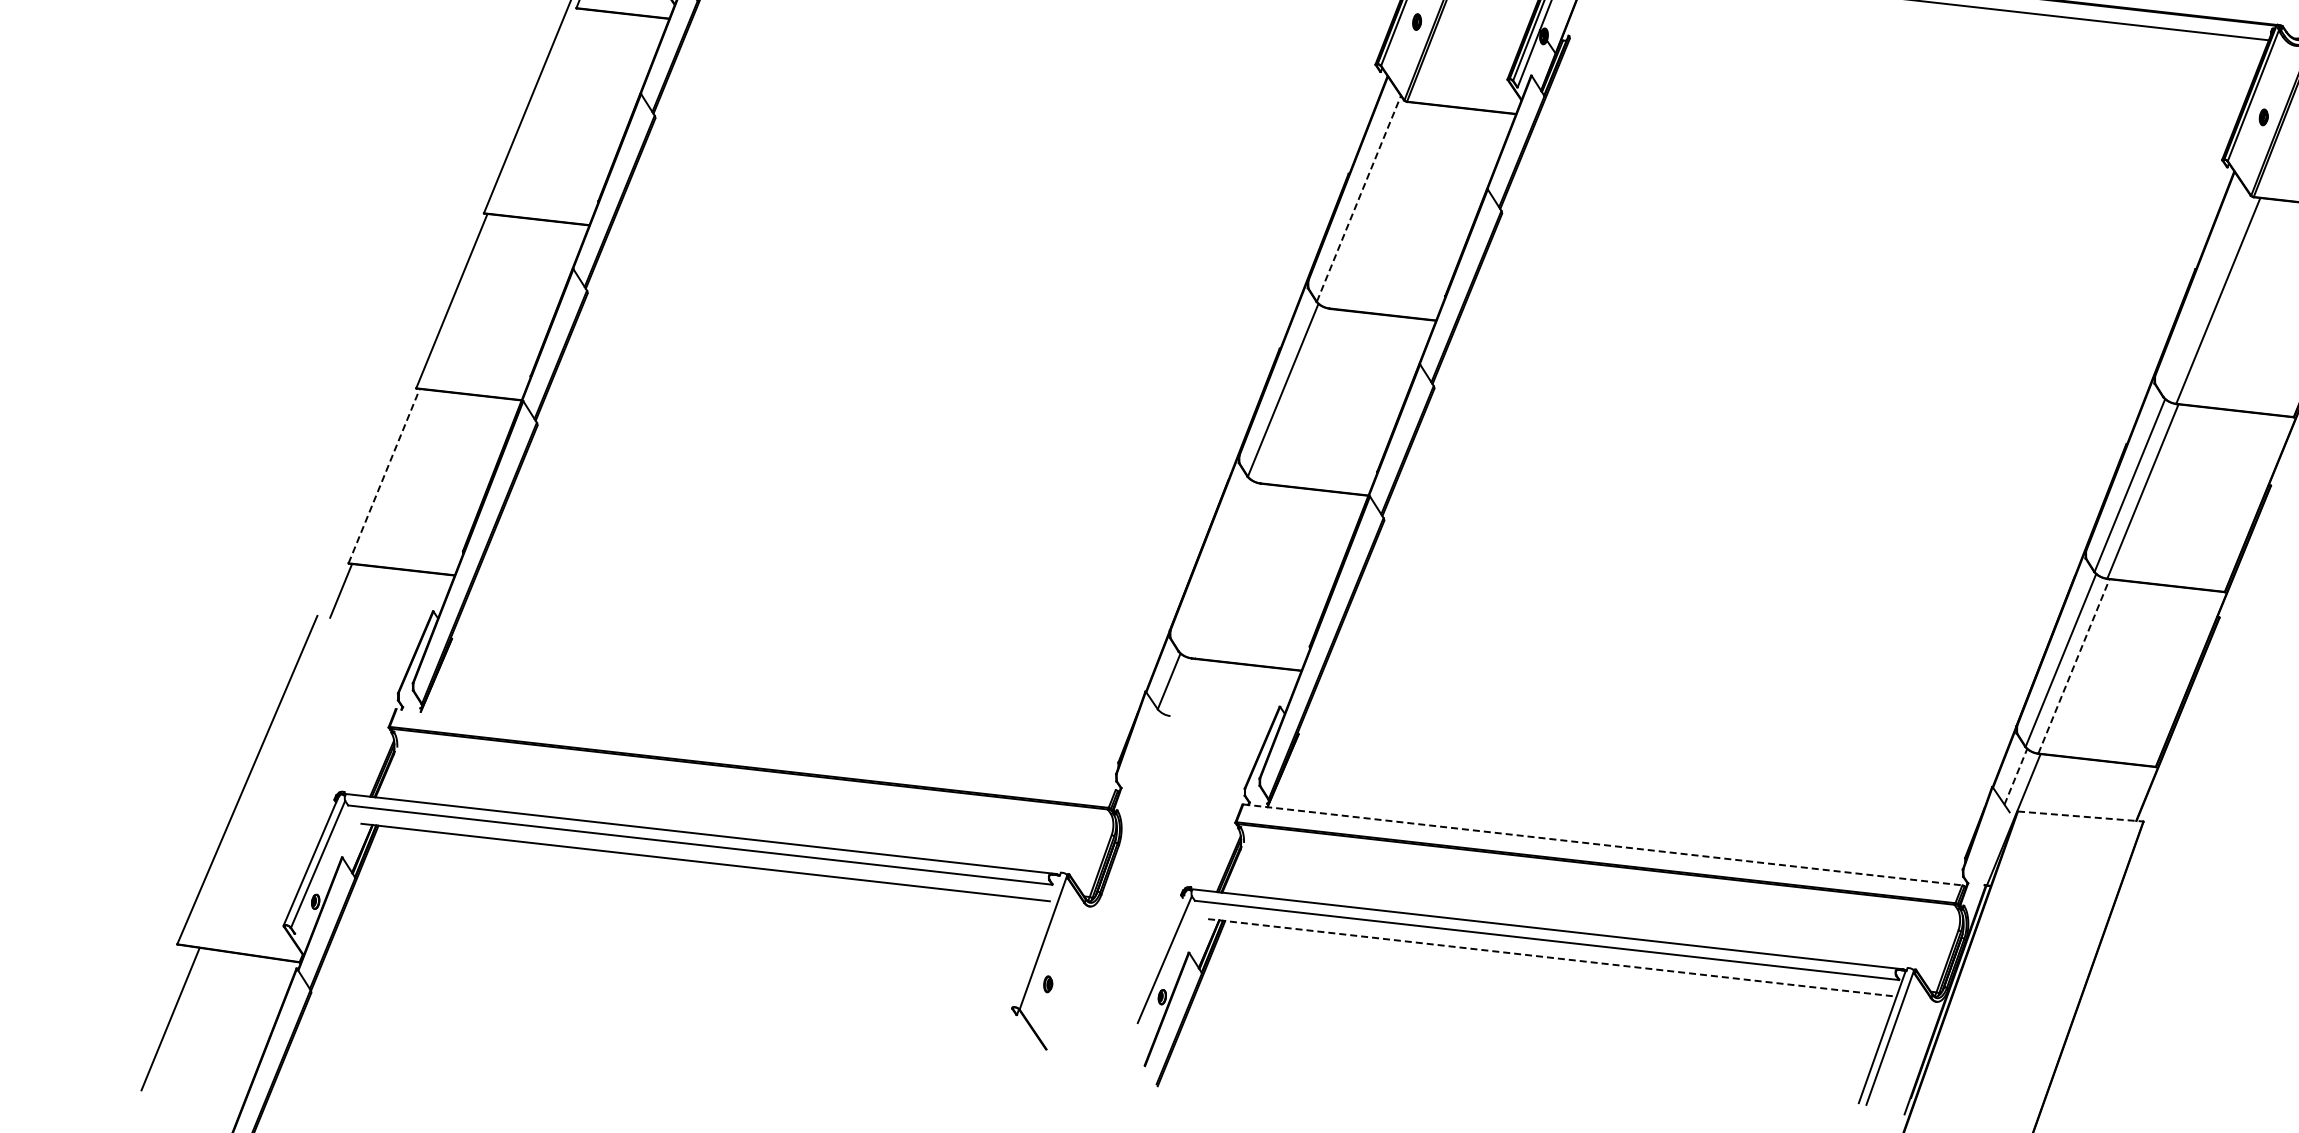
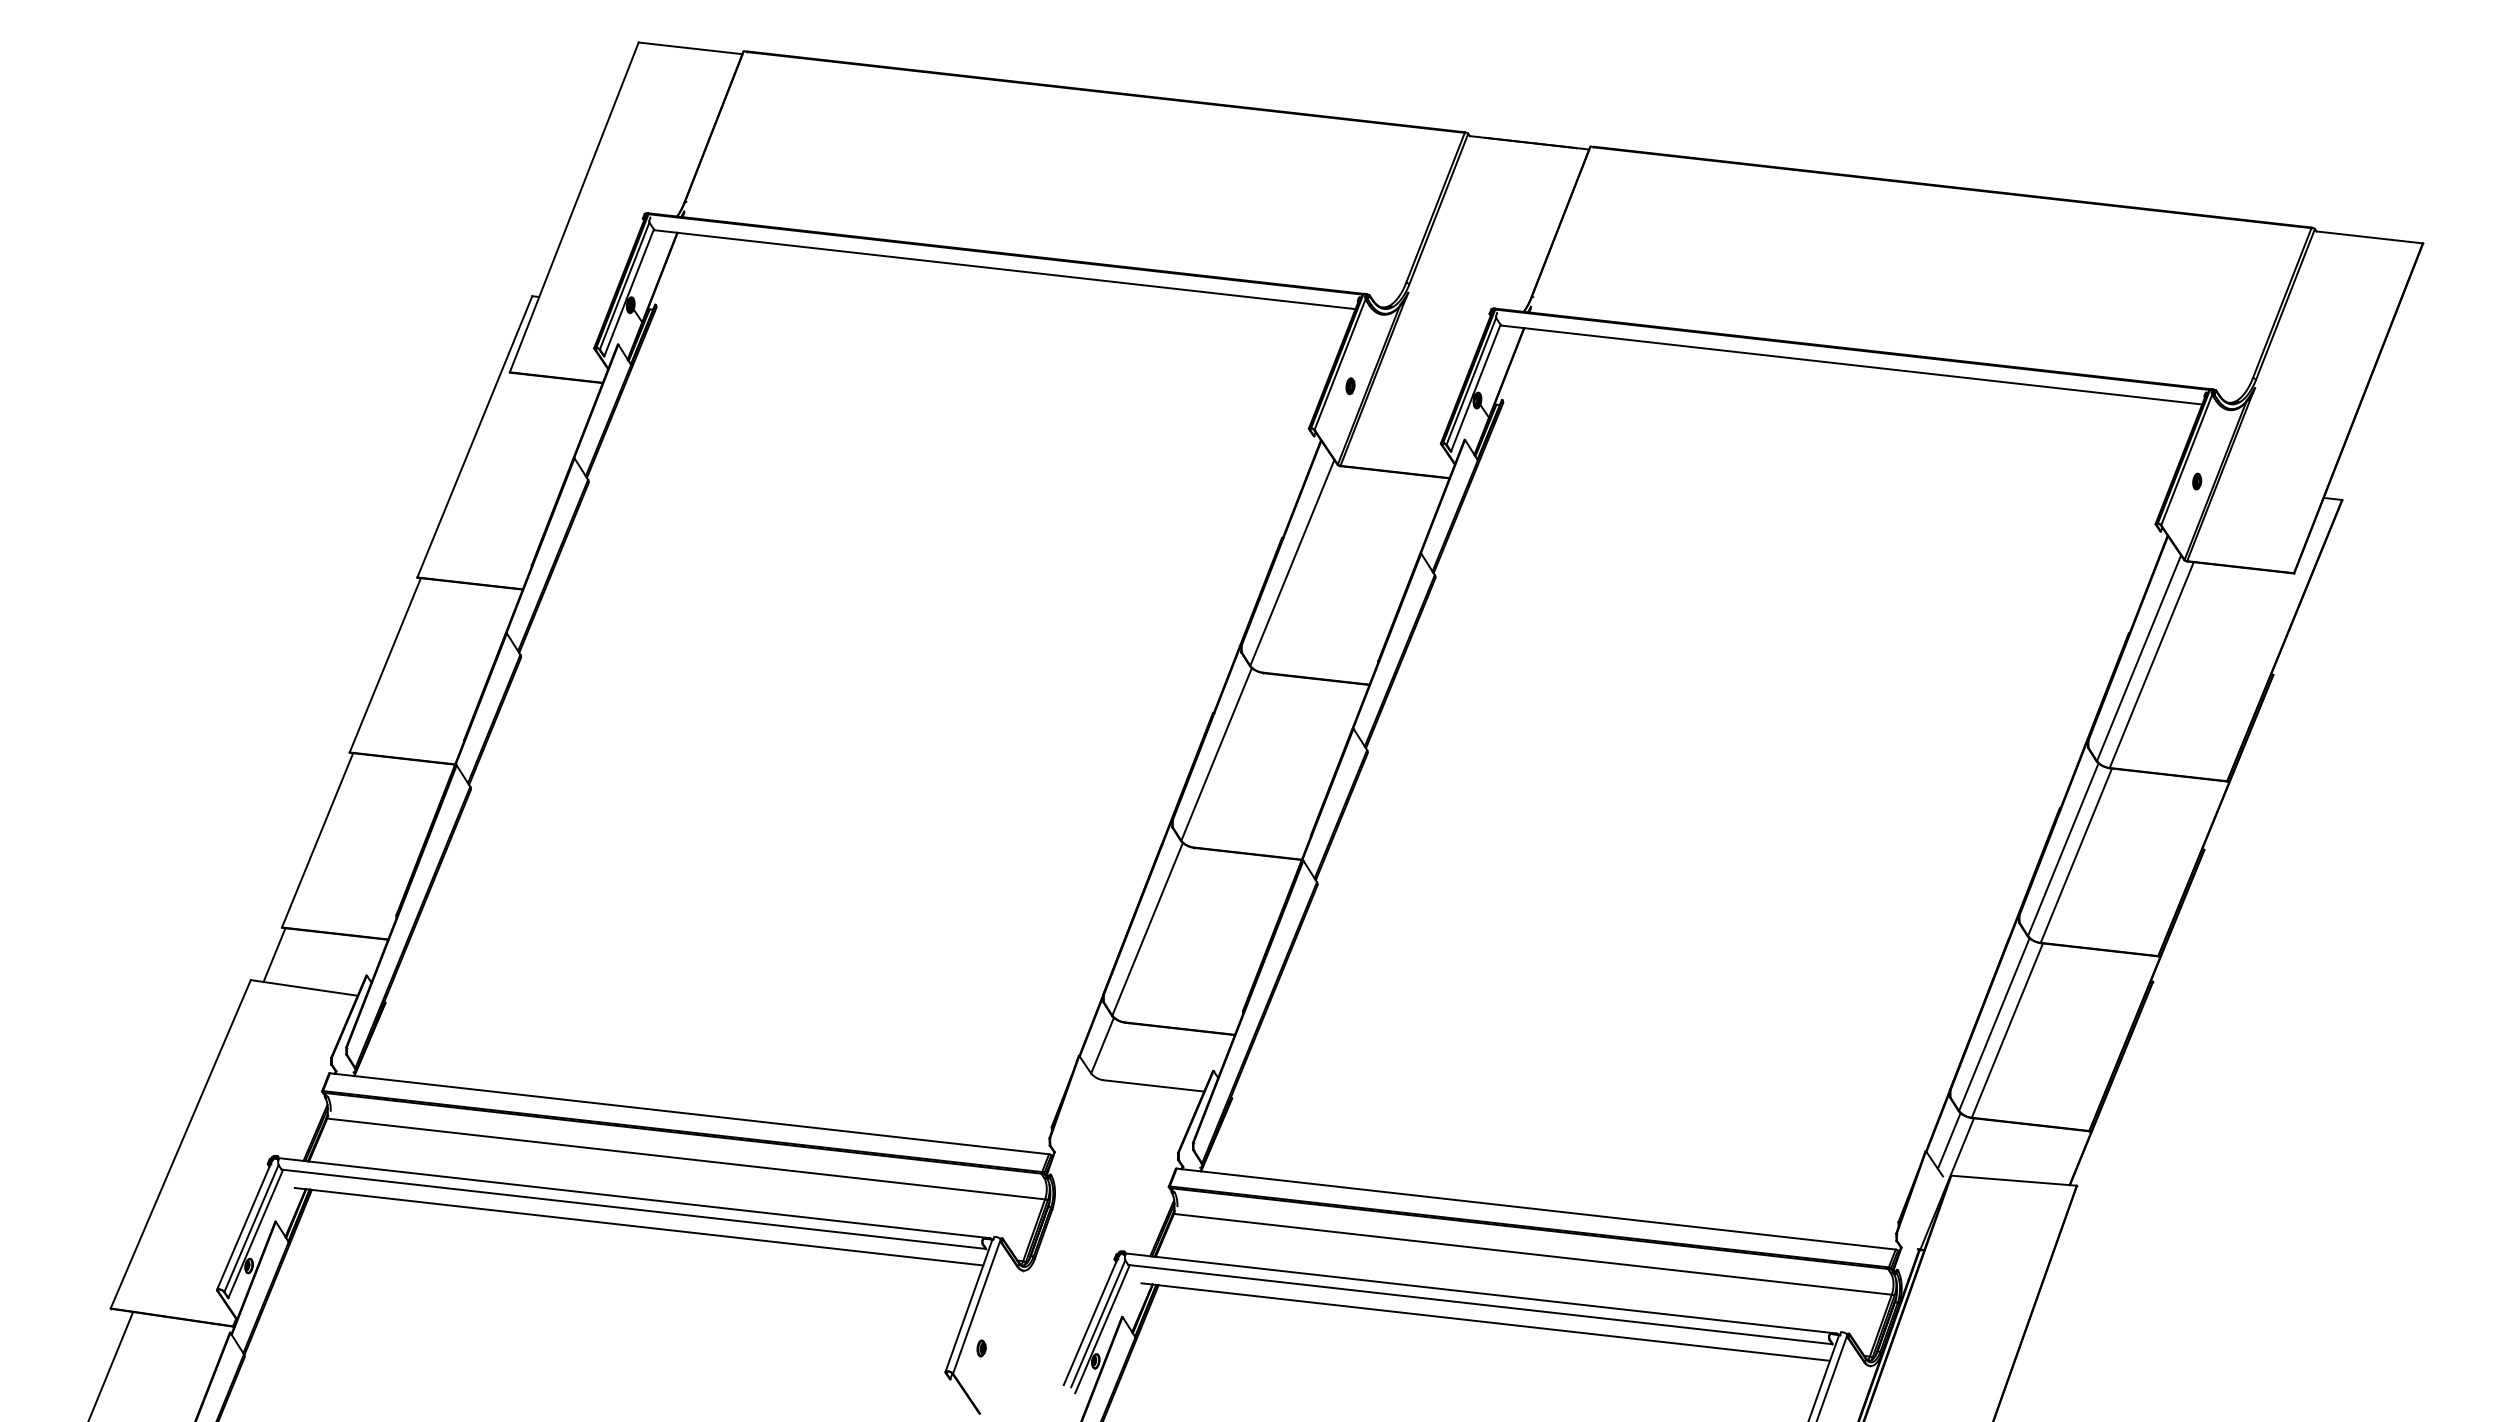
line: (1359, 198) -> (1292, 562), dashed -> solid
line: (2205, 294) -> (2138, 658), added
line: (384, 475) -> (317, 839), dashed -> solid
line: (1214, 565) -> (1147, 929), added
line: (370, 623) -> (303, 987), added
line: (2074, 666) -> (2007, 1030), dashed -> solid
line: (1220, 721) -> (1153, 1085), added
line: (756, 749) -> (689, 1113), added
line: (2016, 776) -> (1949, 1140), dashed -> solid
line: (753, 794) -> (686, 1158), added
line: (2081, 816) -> (2014, 1180), dashed -> solid
line: (1603, 845) -> (1536, 1209), dashed -> solid
line: (322, 869) -> (255, 1233), added
line: (1599, 889) -> (1532, 1253), added
line: (1035, 942) -> (968, 1306), added
line: (1158, 954) -> (1091, 1318), added
line: (1553, 958) -> (1486, 1322), dashed -> solid
line: (1169, 965) -> (1102, 1329), added

